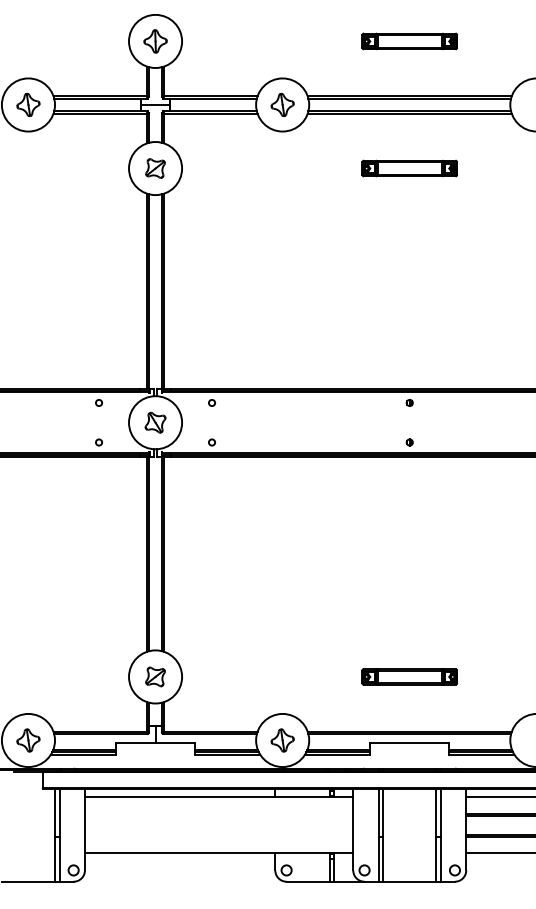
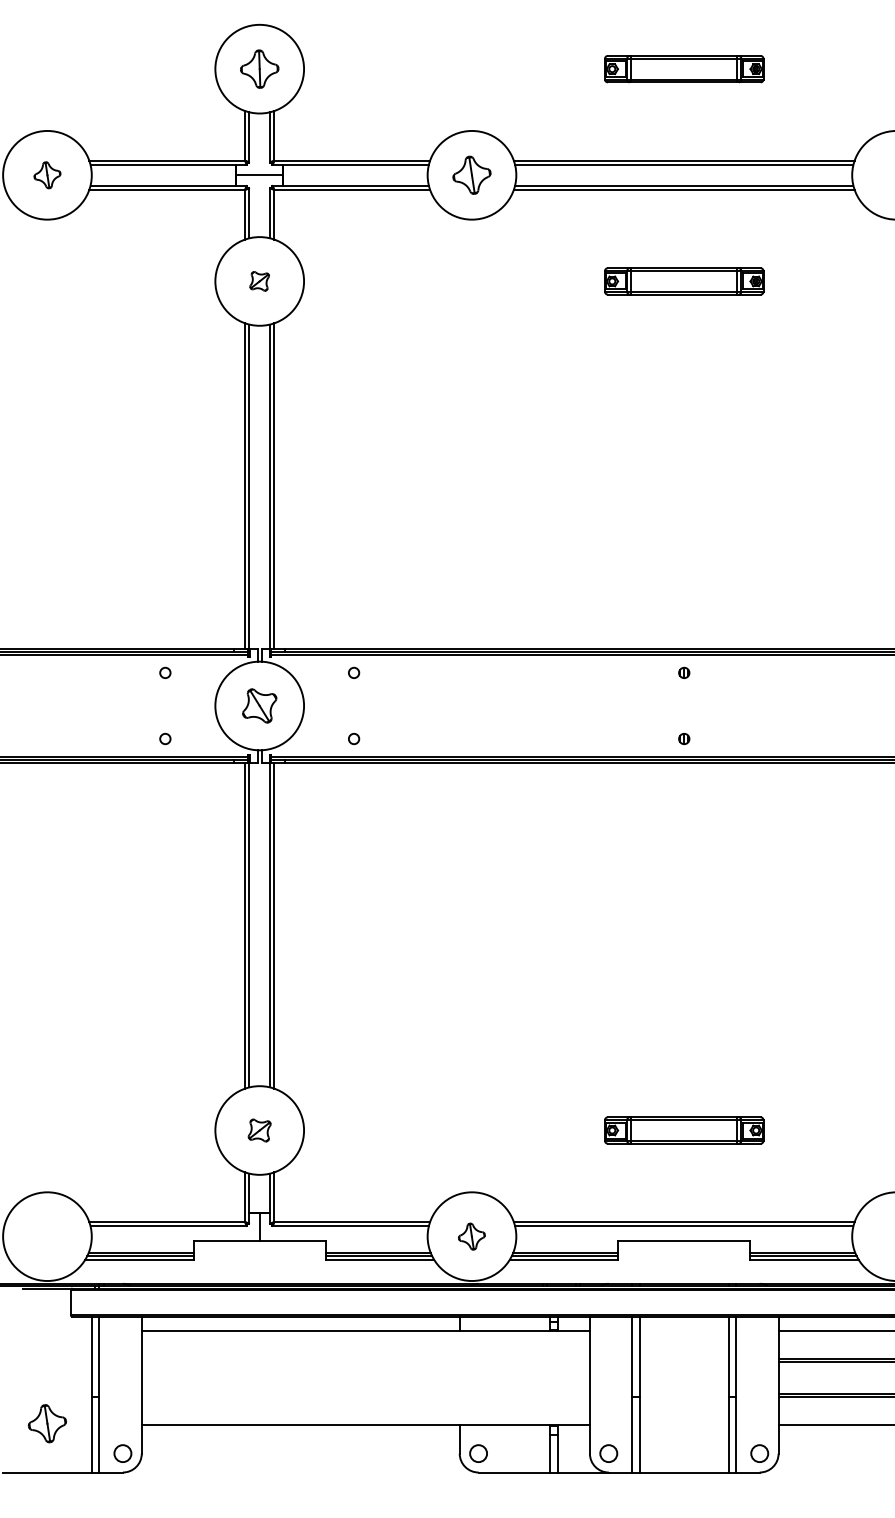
part: (28, 104) -> (47, 174), size x0.7
part: (155, 168) -> (259, 281), size x0.6
part: (155, 676) -> (259, 1129), size x0.7
part: (28, 740) -> (47, 1423), moved
part: (282, 740) -> (471, 1236), size x0.7

